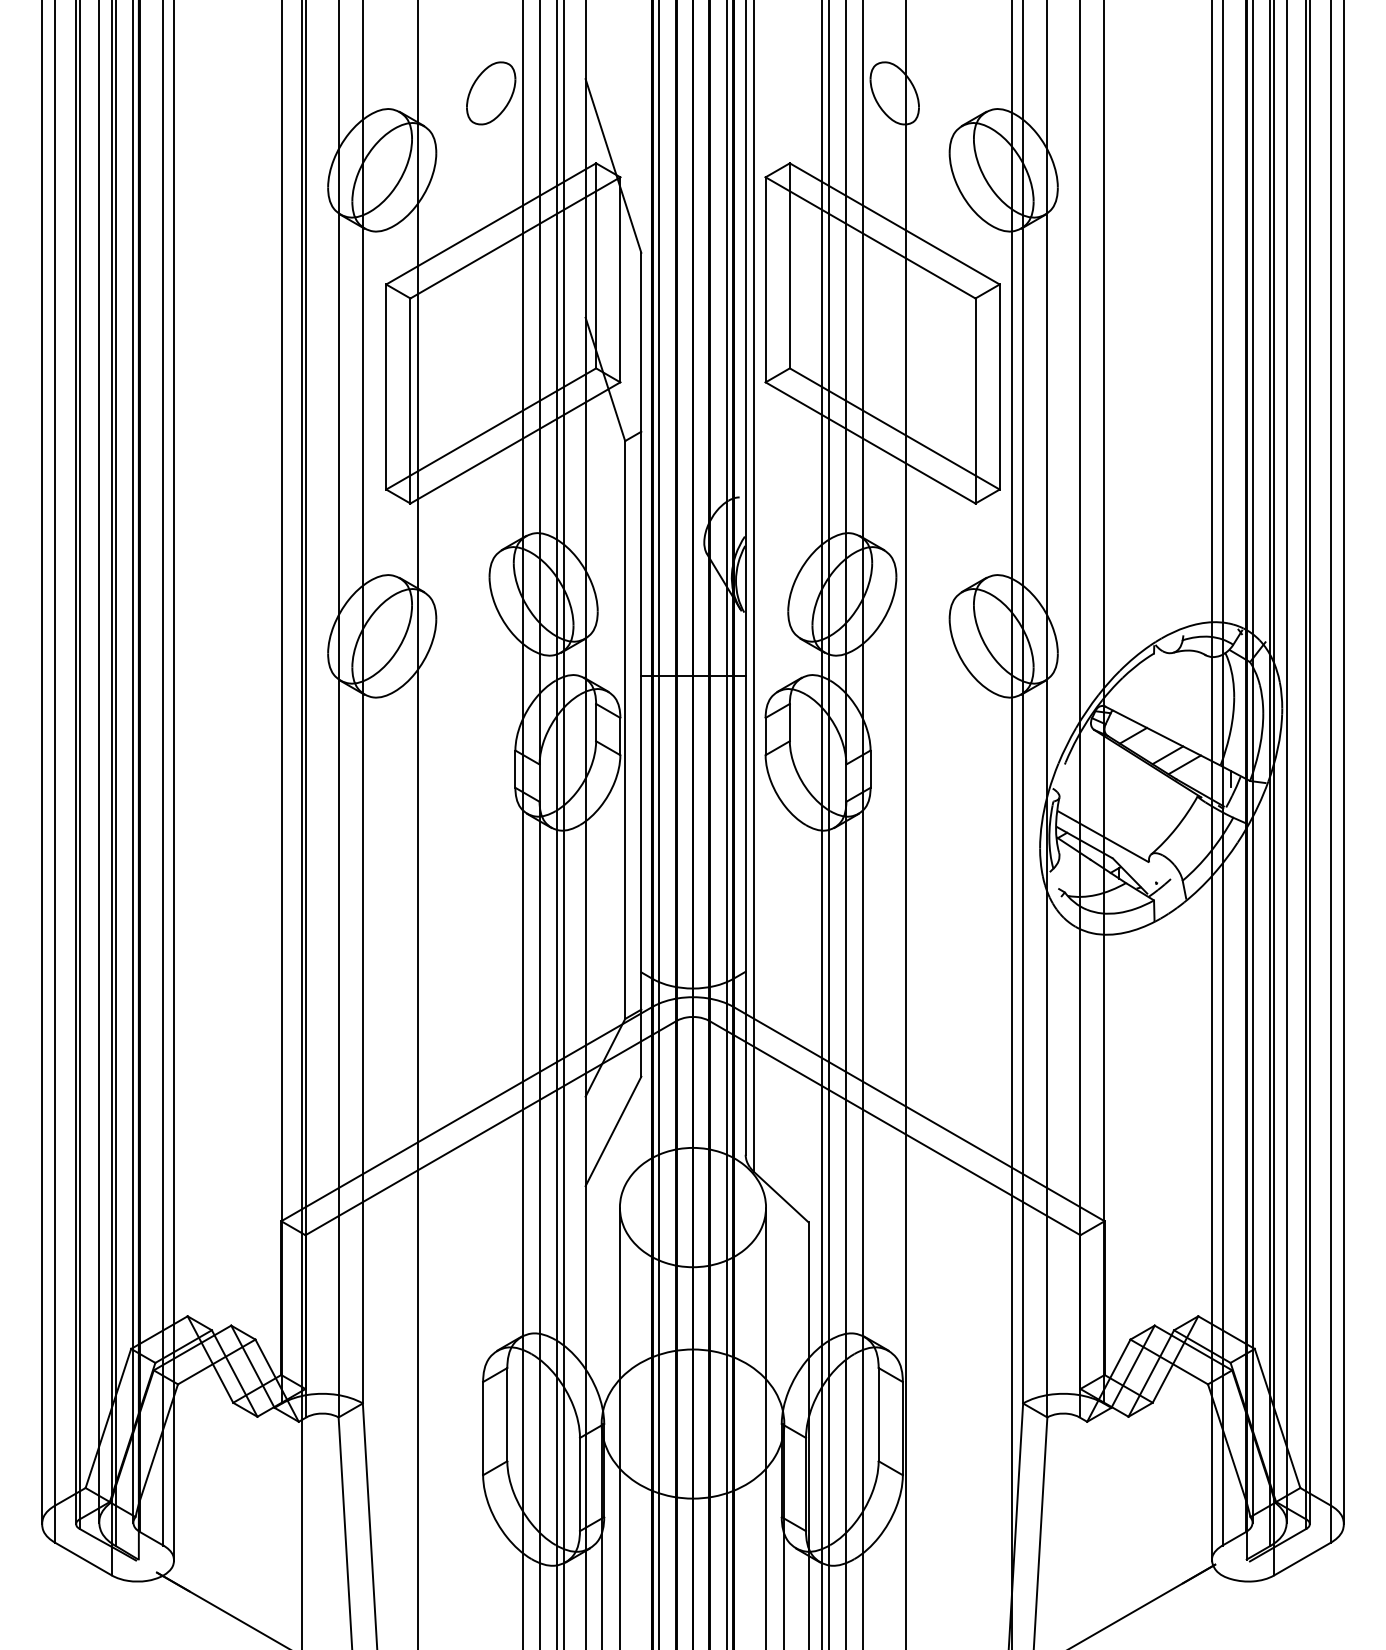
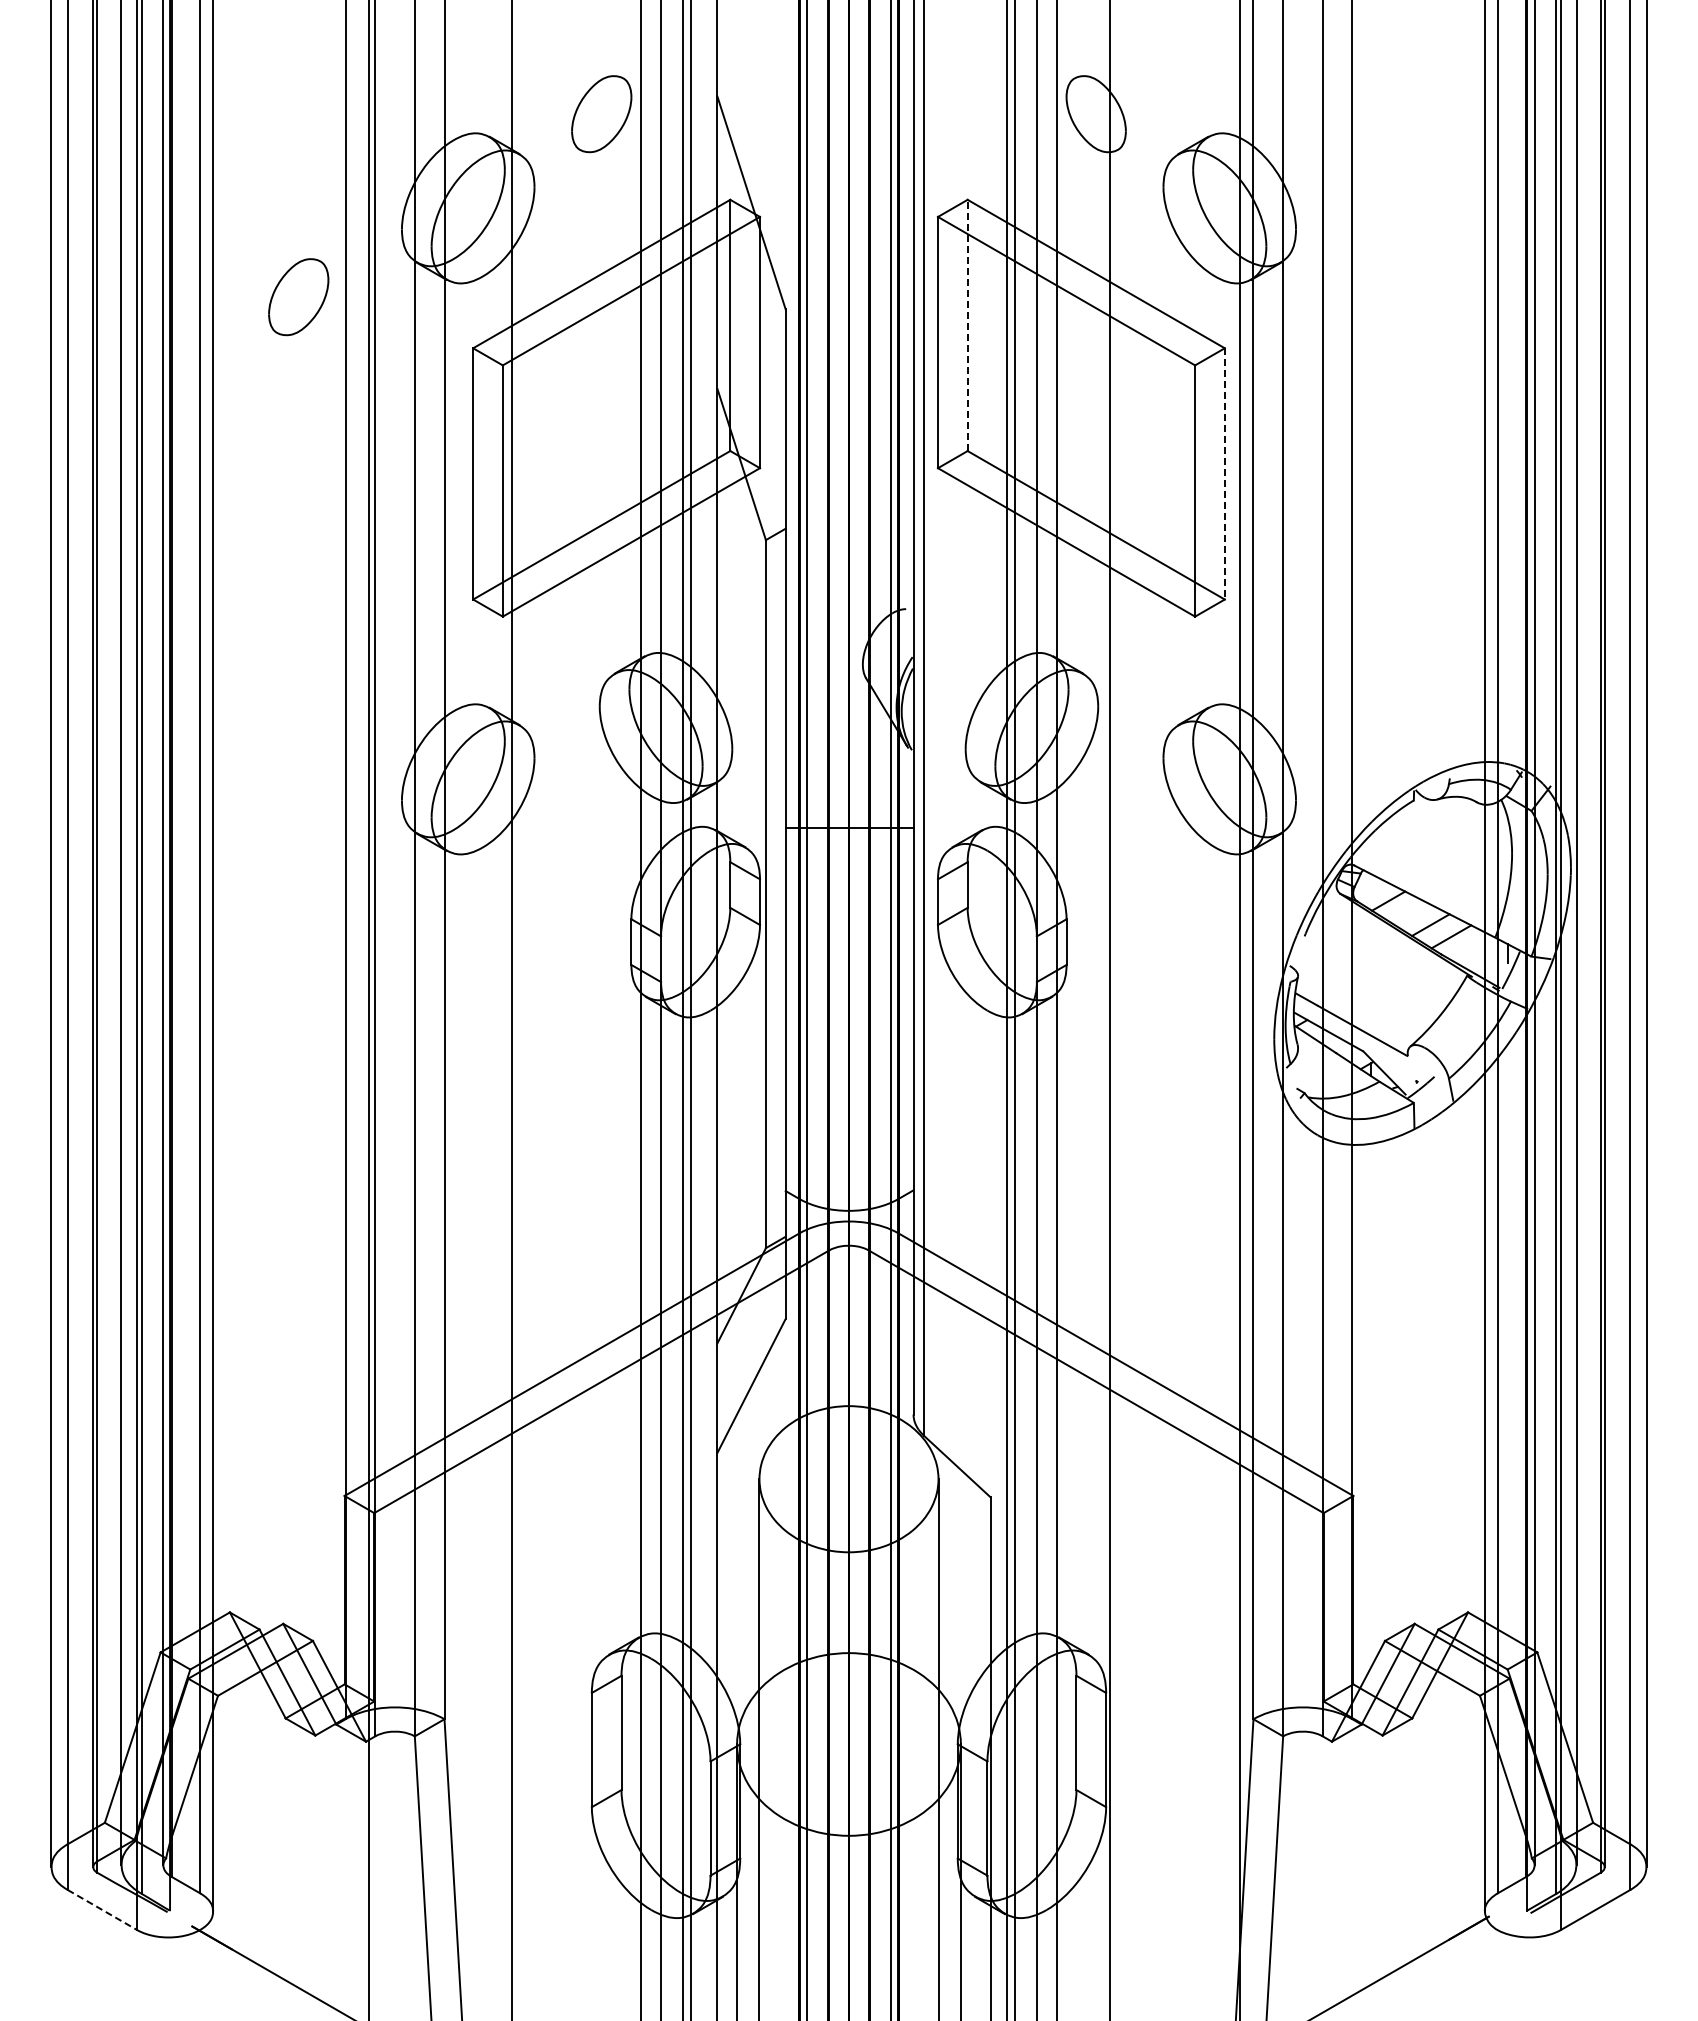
part: (243, 243) -> (298, 297), added
line: (789, 265) -> (967, 325), solid -> dashed
line: (999, 386) -> (1224, 473), solid -> dashed
line: (83, 1558) -> (102, 1909), solid -> dashed

